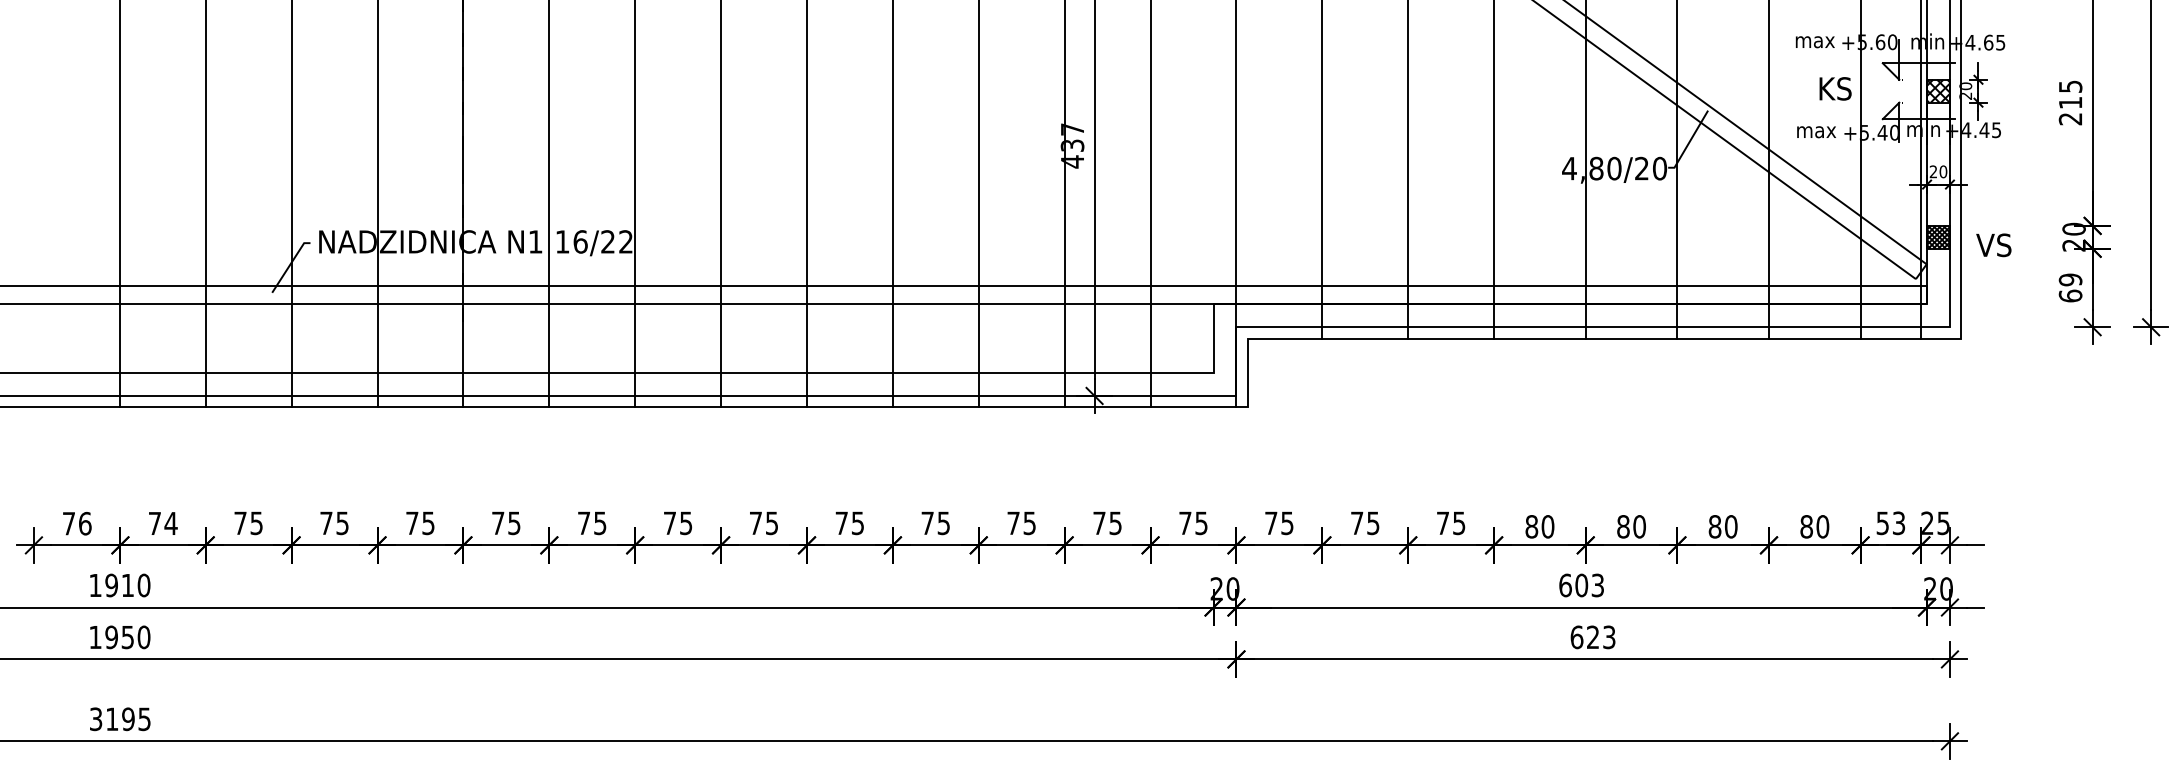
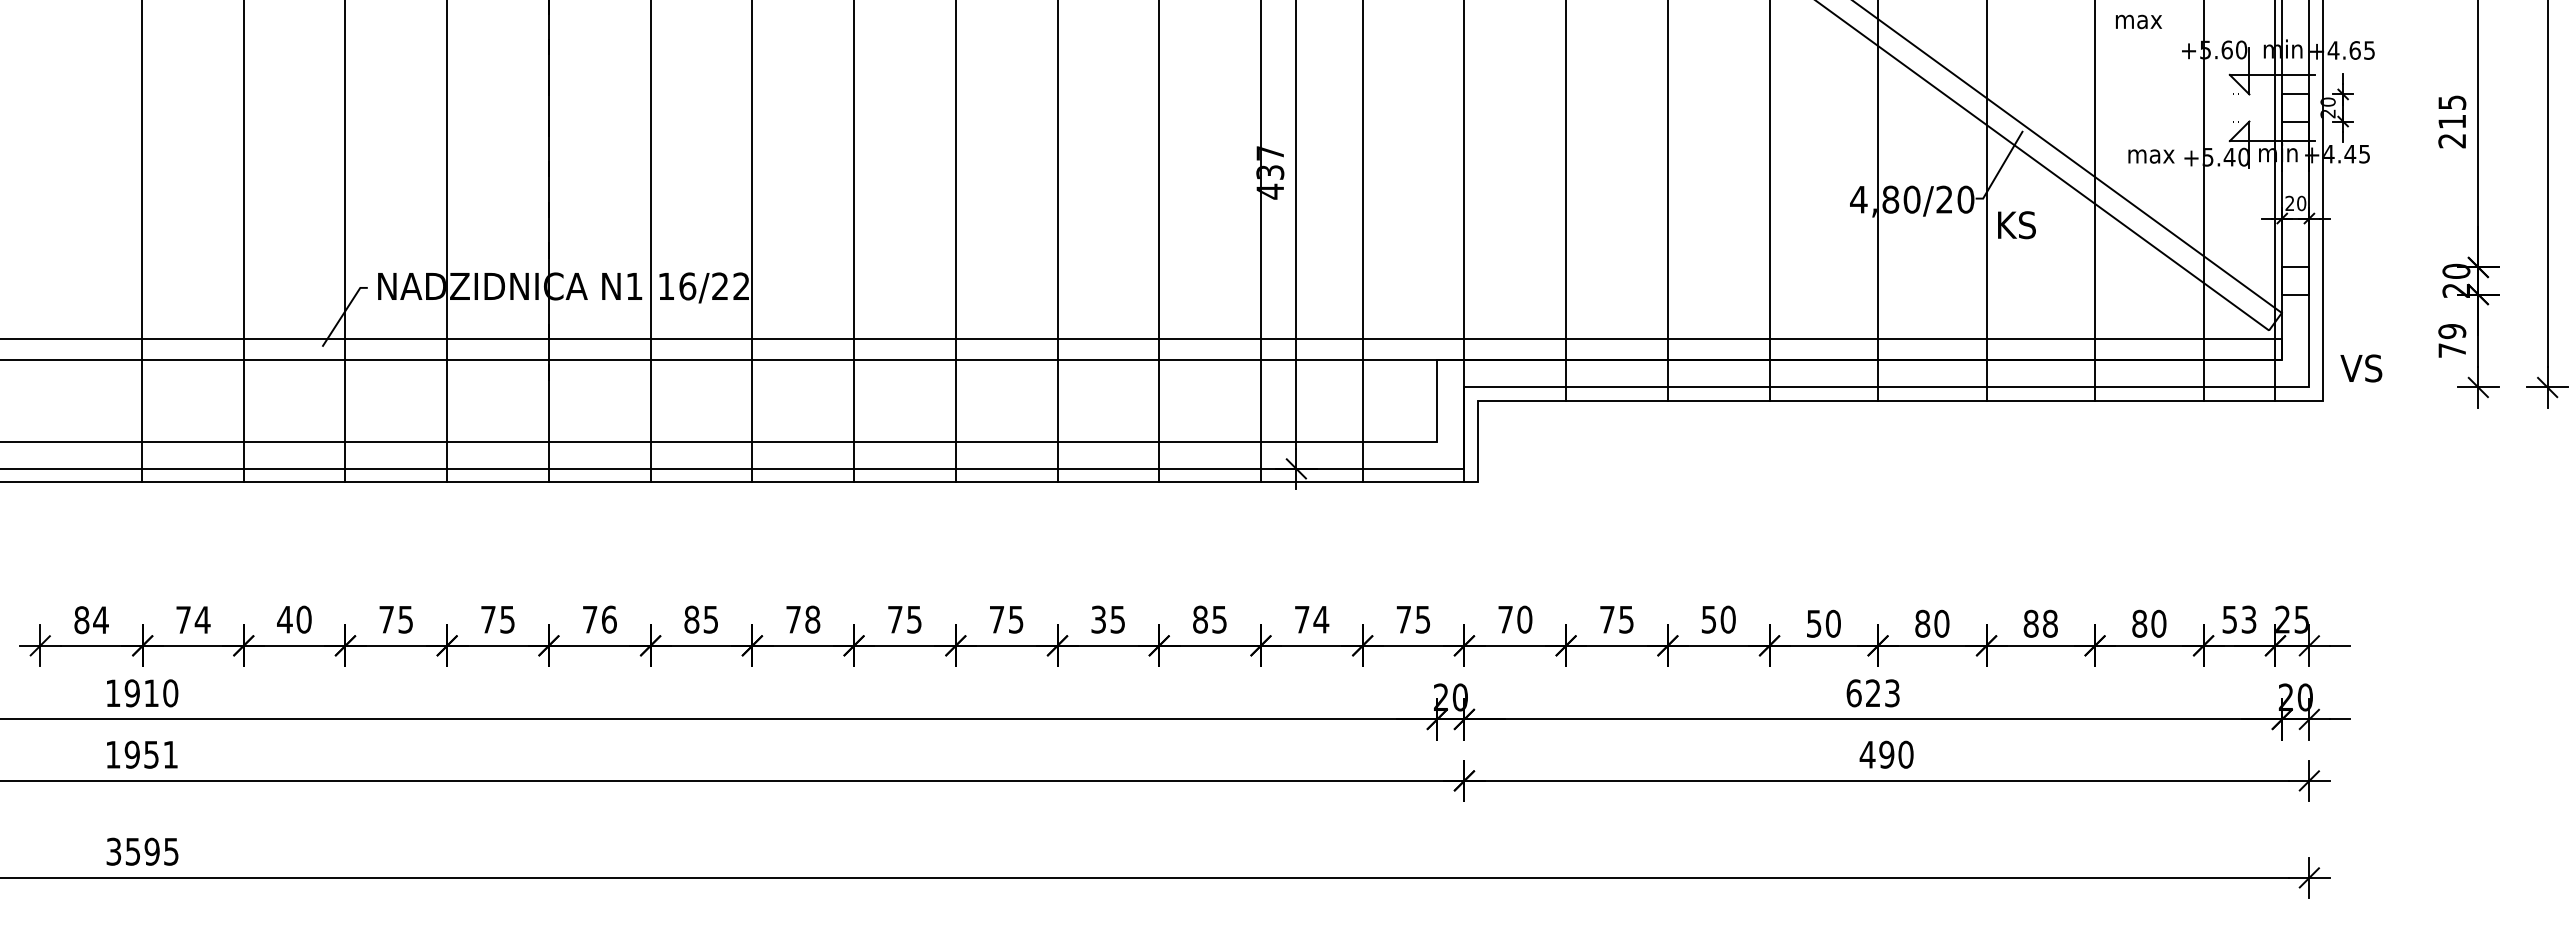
text: (1814, 41) -> (2138, 21), moved
text: (1835, 89) -> (2016, 225), moved
hatch: (1938, 90) -> (2295, 107), removed
hatch: (1938, 236) -> (2295, 280), removed
text: (1993, 245) -> (2361, 368), moved
text: (2070, 296) -> (2452, 350), 69 -> 79
text: (77, 523) -> (91, 620), 76 -> 84
text: (248, 523) -> (294, 619), 75 -> 40
text: (514, 523) -> (609, 619), 75 -> 76
text: (583, 523) -> (691, 619), 75 -> 85
text: (685, 523) -> (812, 619), 75 -> 78
text: (927, 523) -> (1098, 619), 75 -> 35
text: (1013, 523) -> (1200, 619), 75 -> 85
text: (1115, 523) -> (1321, 619), 75 -> 74
text: (1287, 523) -> (1524, 619), 75 -> 70
text: (1451, 523) -> (1718, 619), 75 -> 50
text: (1531, 526) -> (1813, 623), 80 -> 50
text: (1730, 526) -> (2049, 623), 80 -> 88
text: (1581, 585) -> (1872, 693), 603 -> 623
text: (143, 637) -> (170, 754), 1950 -> 1951
text: (1592, 637) -> (1886, 754), 623 -> 490
text: (111, 719) -> (132, 851), 3195 -> 3595

